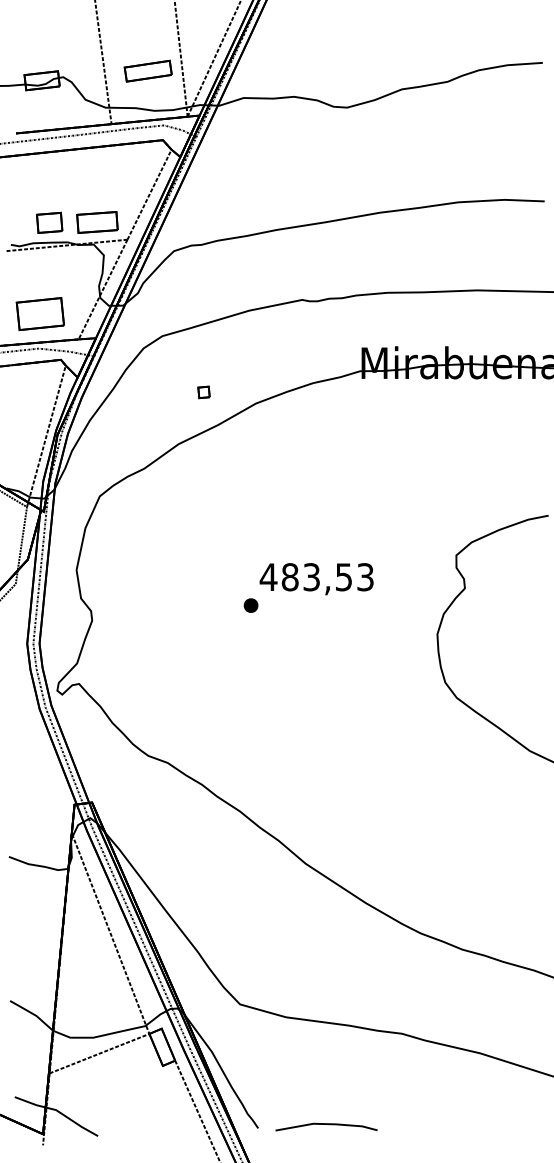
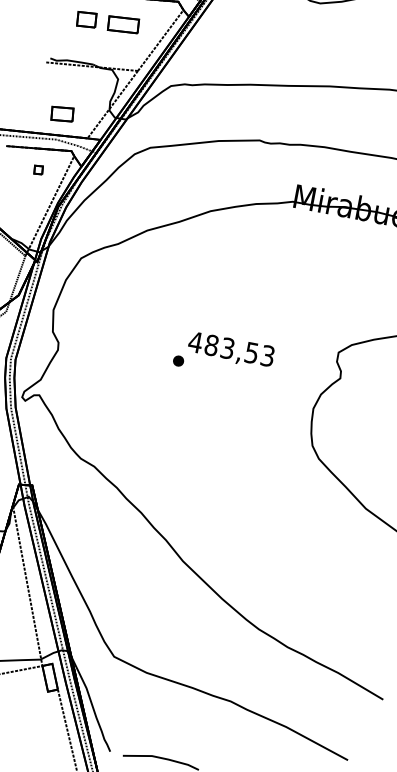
part: (49, 222) -> (86, 19), moved
part: (97, 222) -> (123, 24), moved
part: (39, 314) -> (61, 114), size x0.62
part: (203, 392) -> (38, 170), moved

